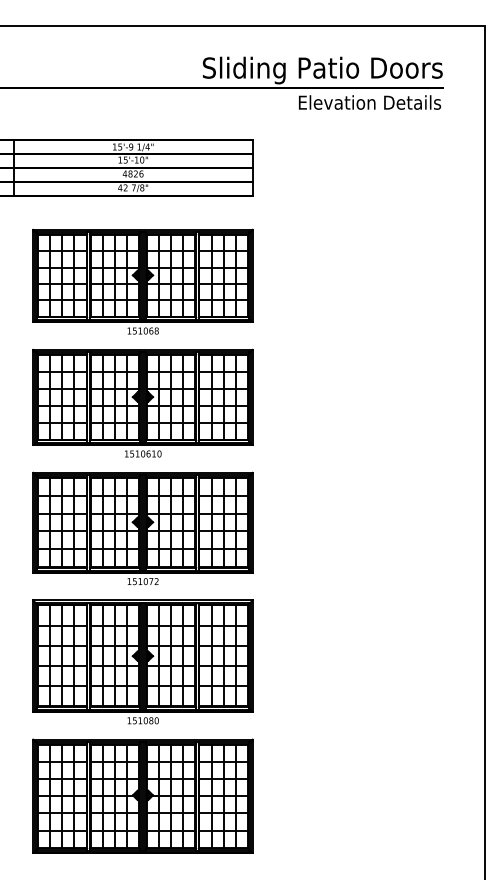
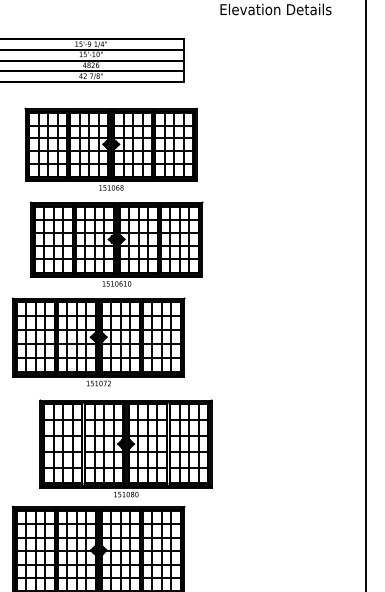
part: (142, 281) -> (110, 149), moved
part: (142, 402) -> (116, 243), moved
part: (142, 661) -> (125, 448), moved

